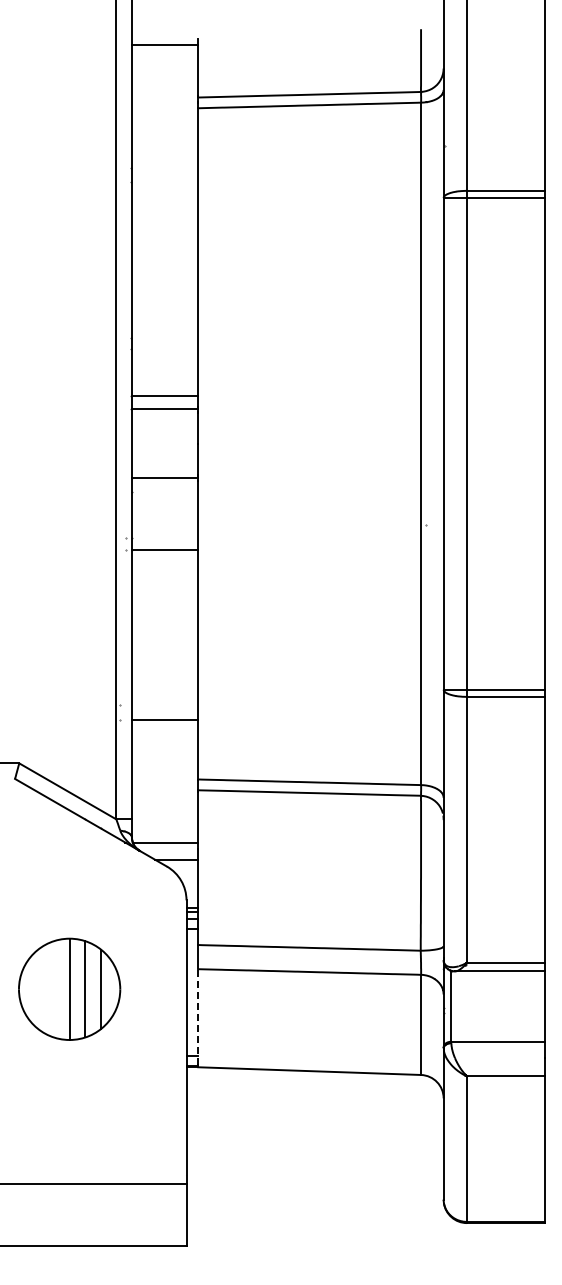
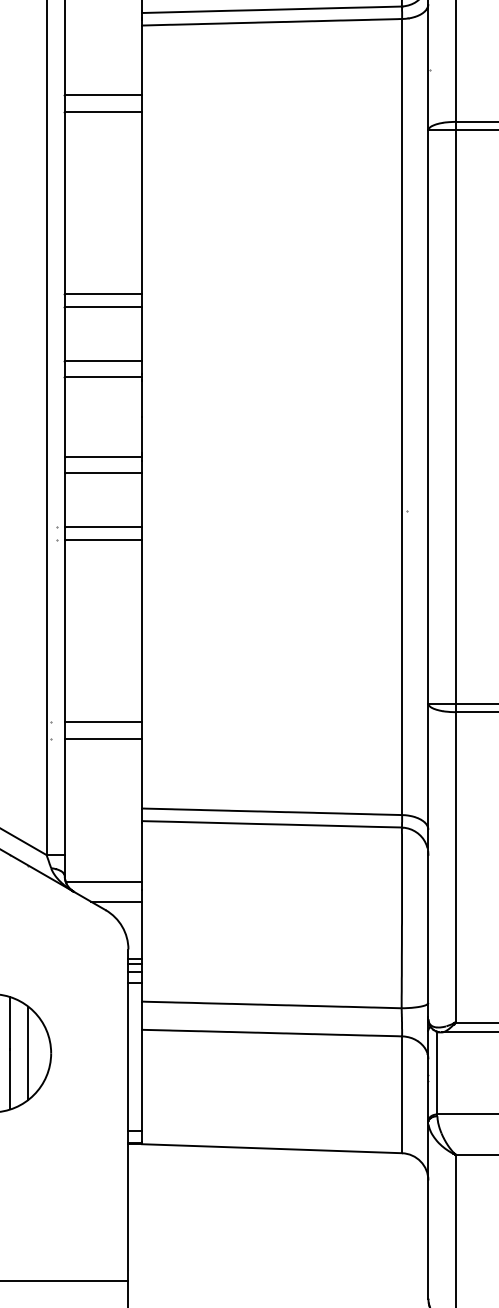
line: (164, 167) -> (102, 94), added
line: (164, 182) -> (102, 112), added
line: (164, 338) -> (102, 294), added
line: (164, 349) -> (102, 306), added
line: (164, 492) -> (102, 473), added
line: (164, 538) -> (102, 527), added
line: (164, 705) -> (102, 722), added
line: (198, 1016) -> (142, 1084), dashed -> solid

